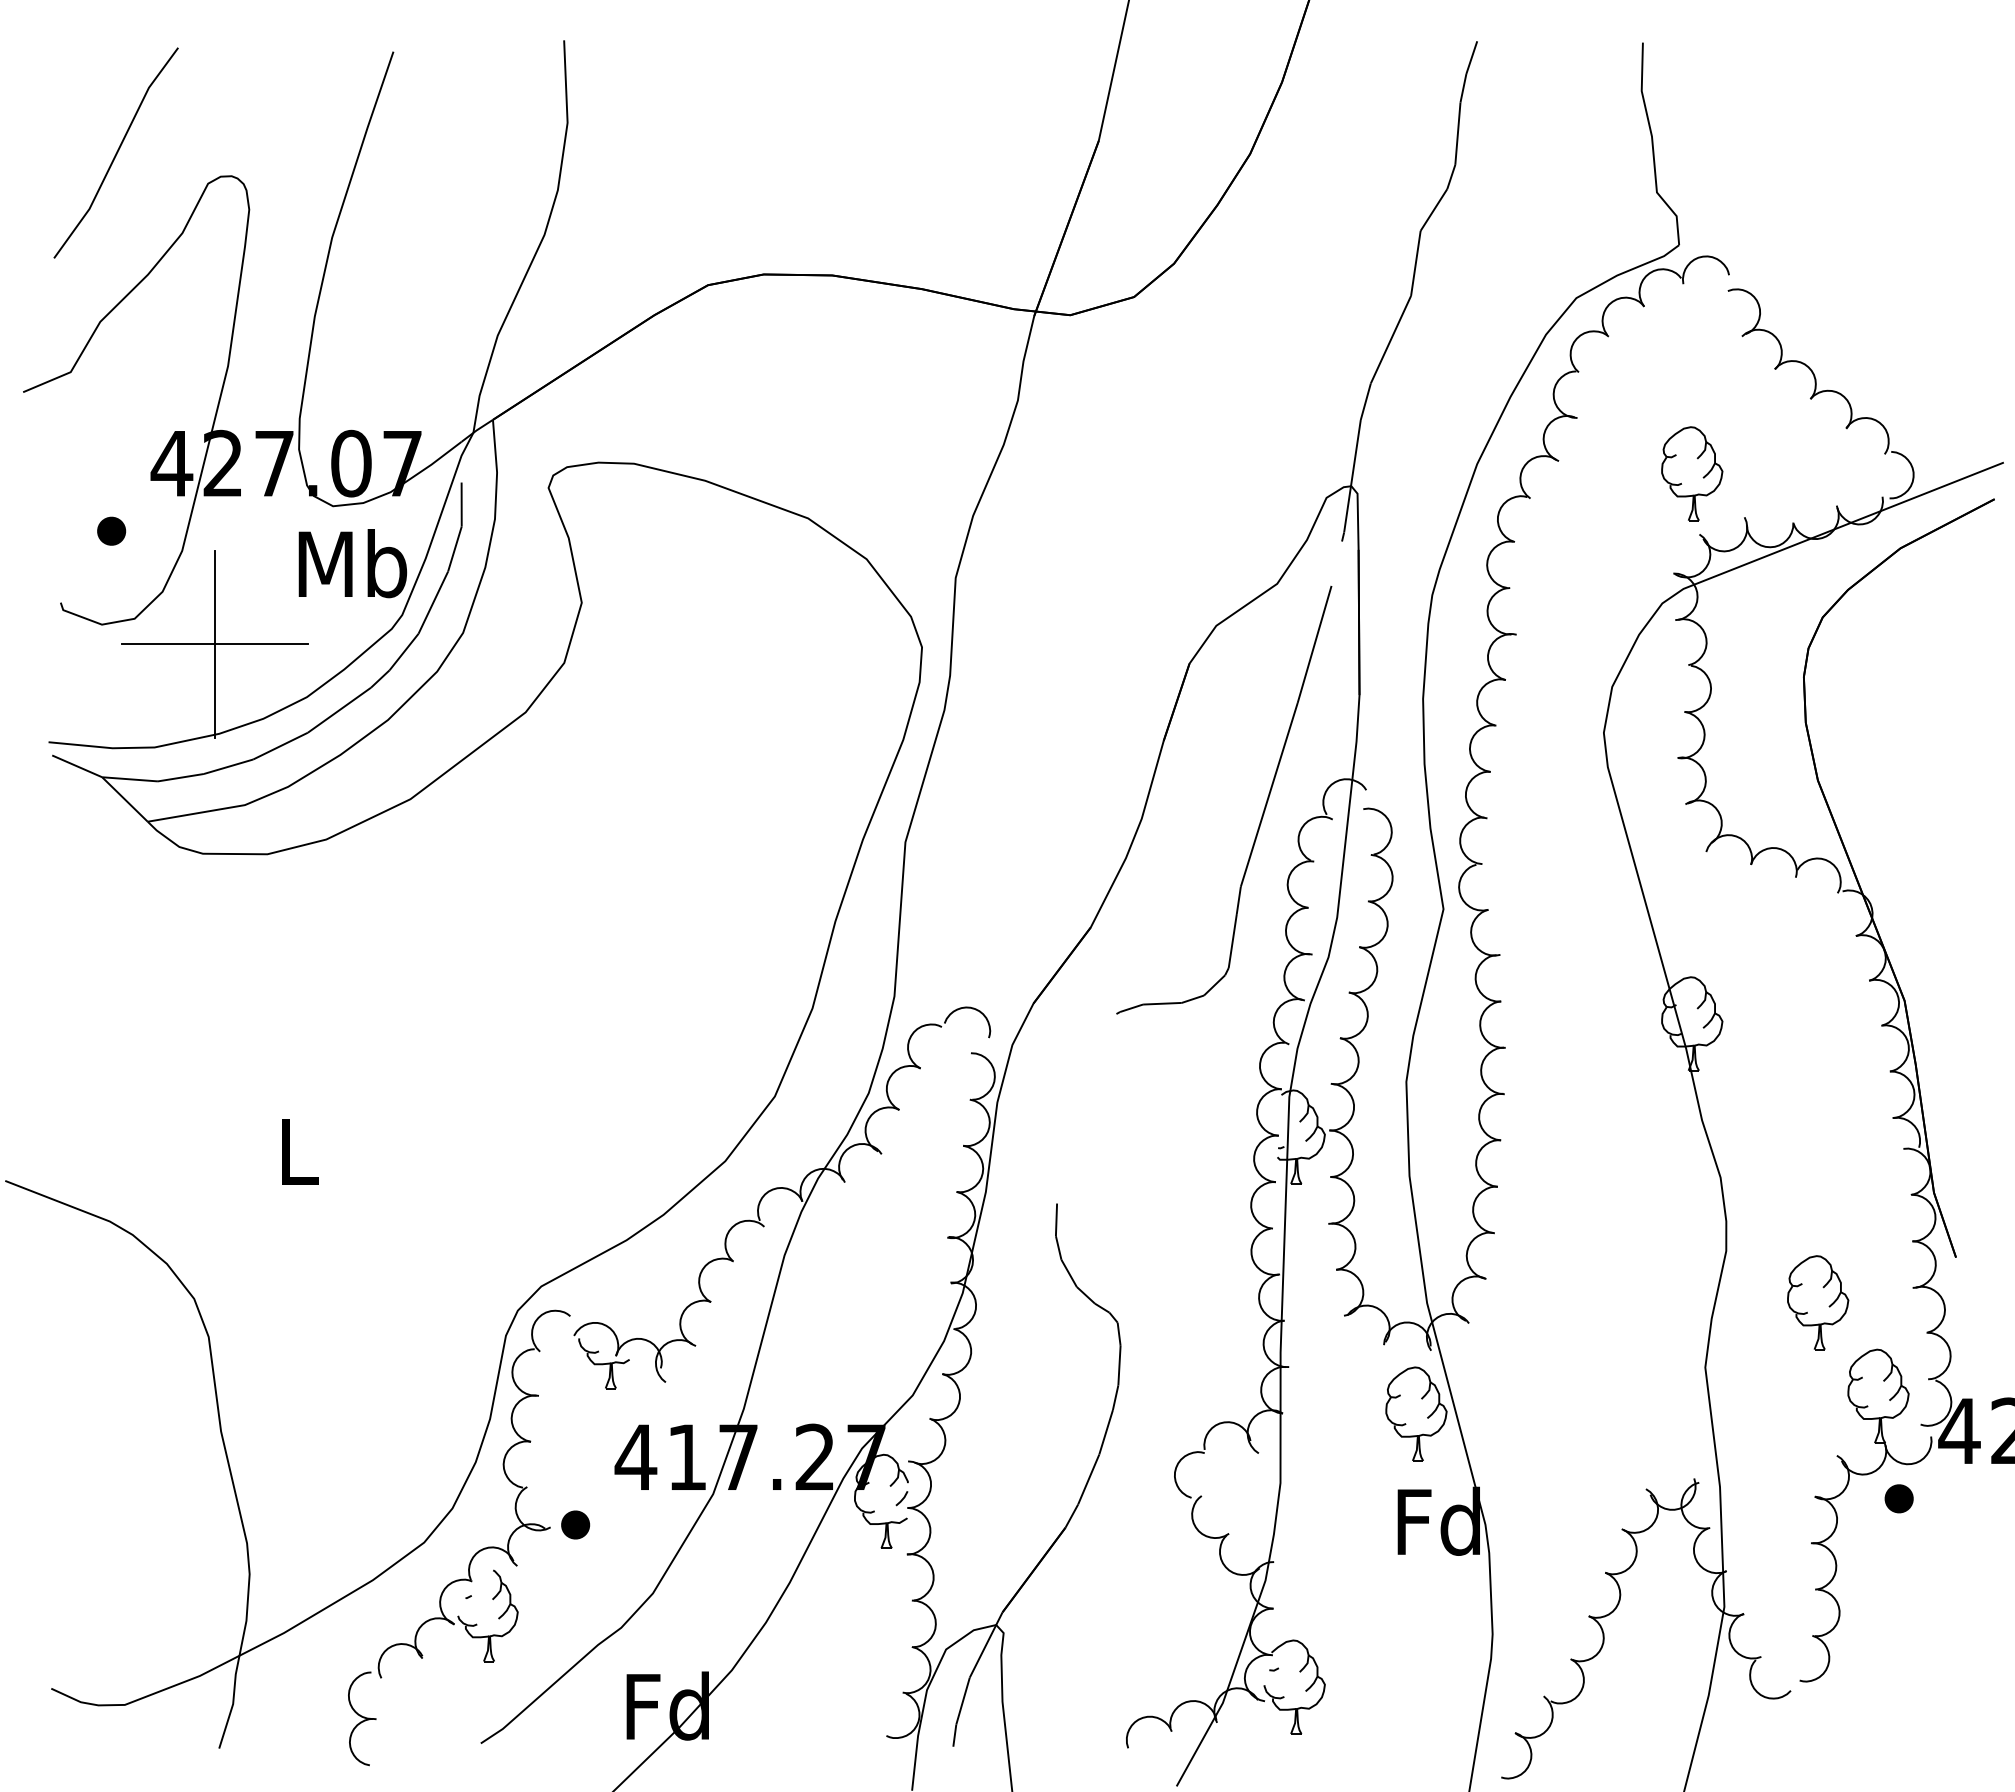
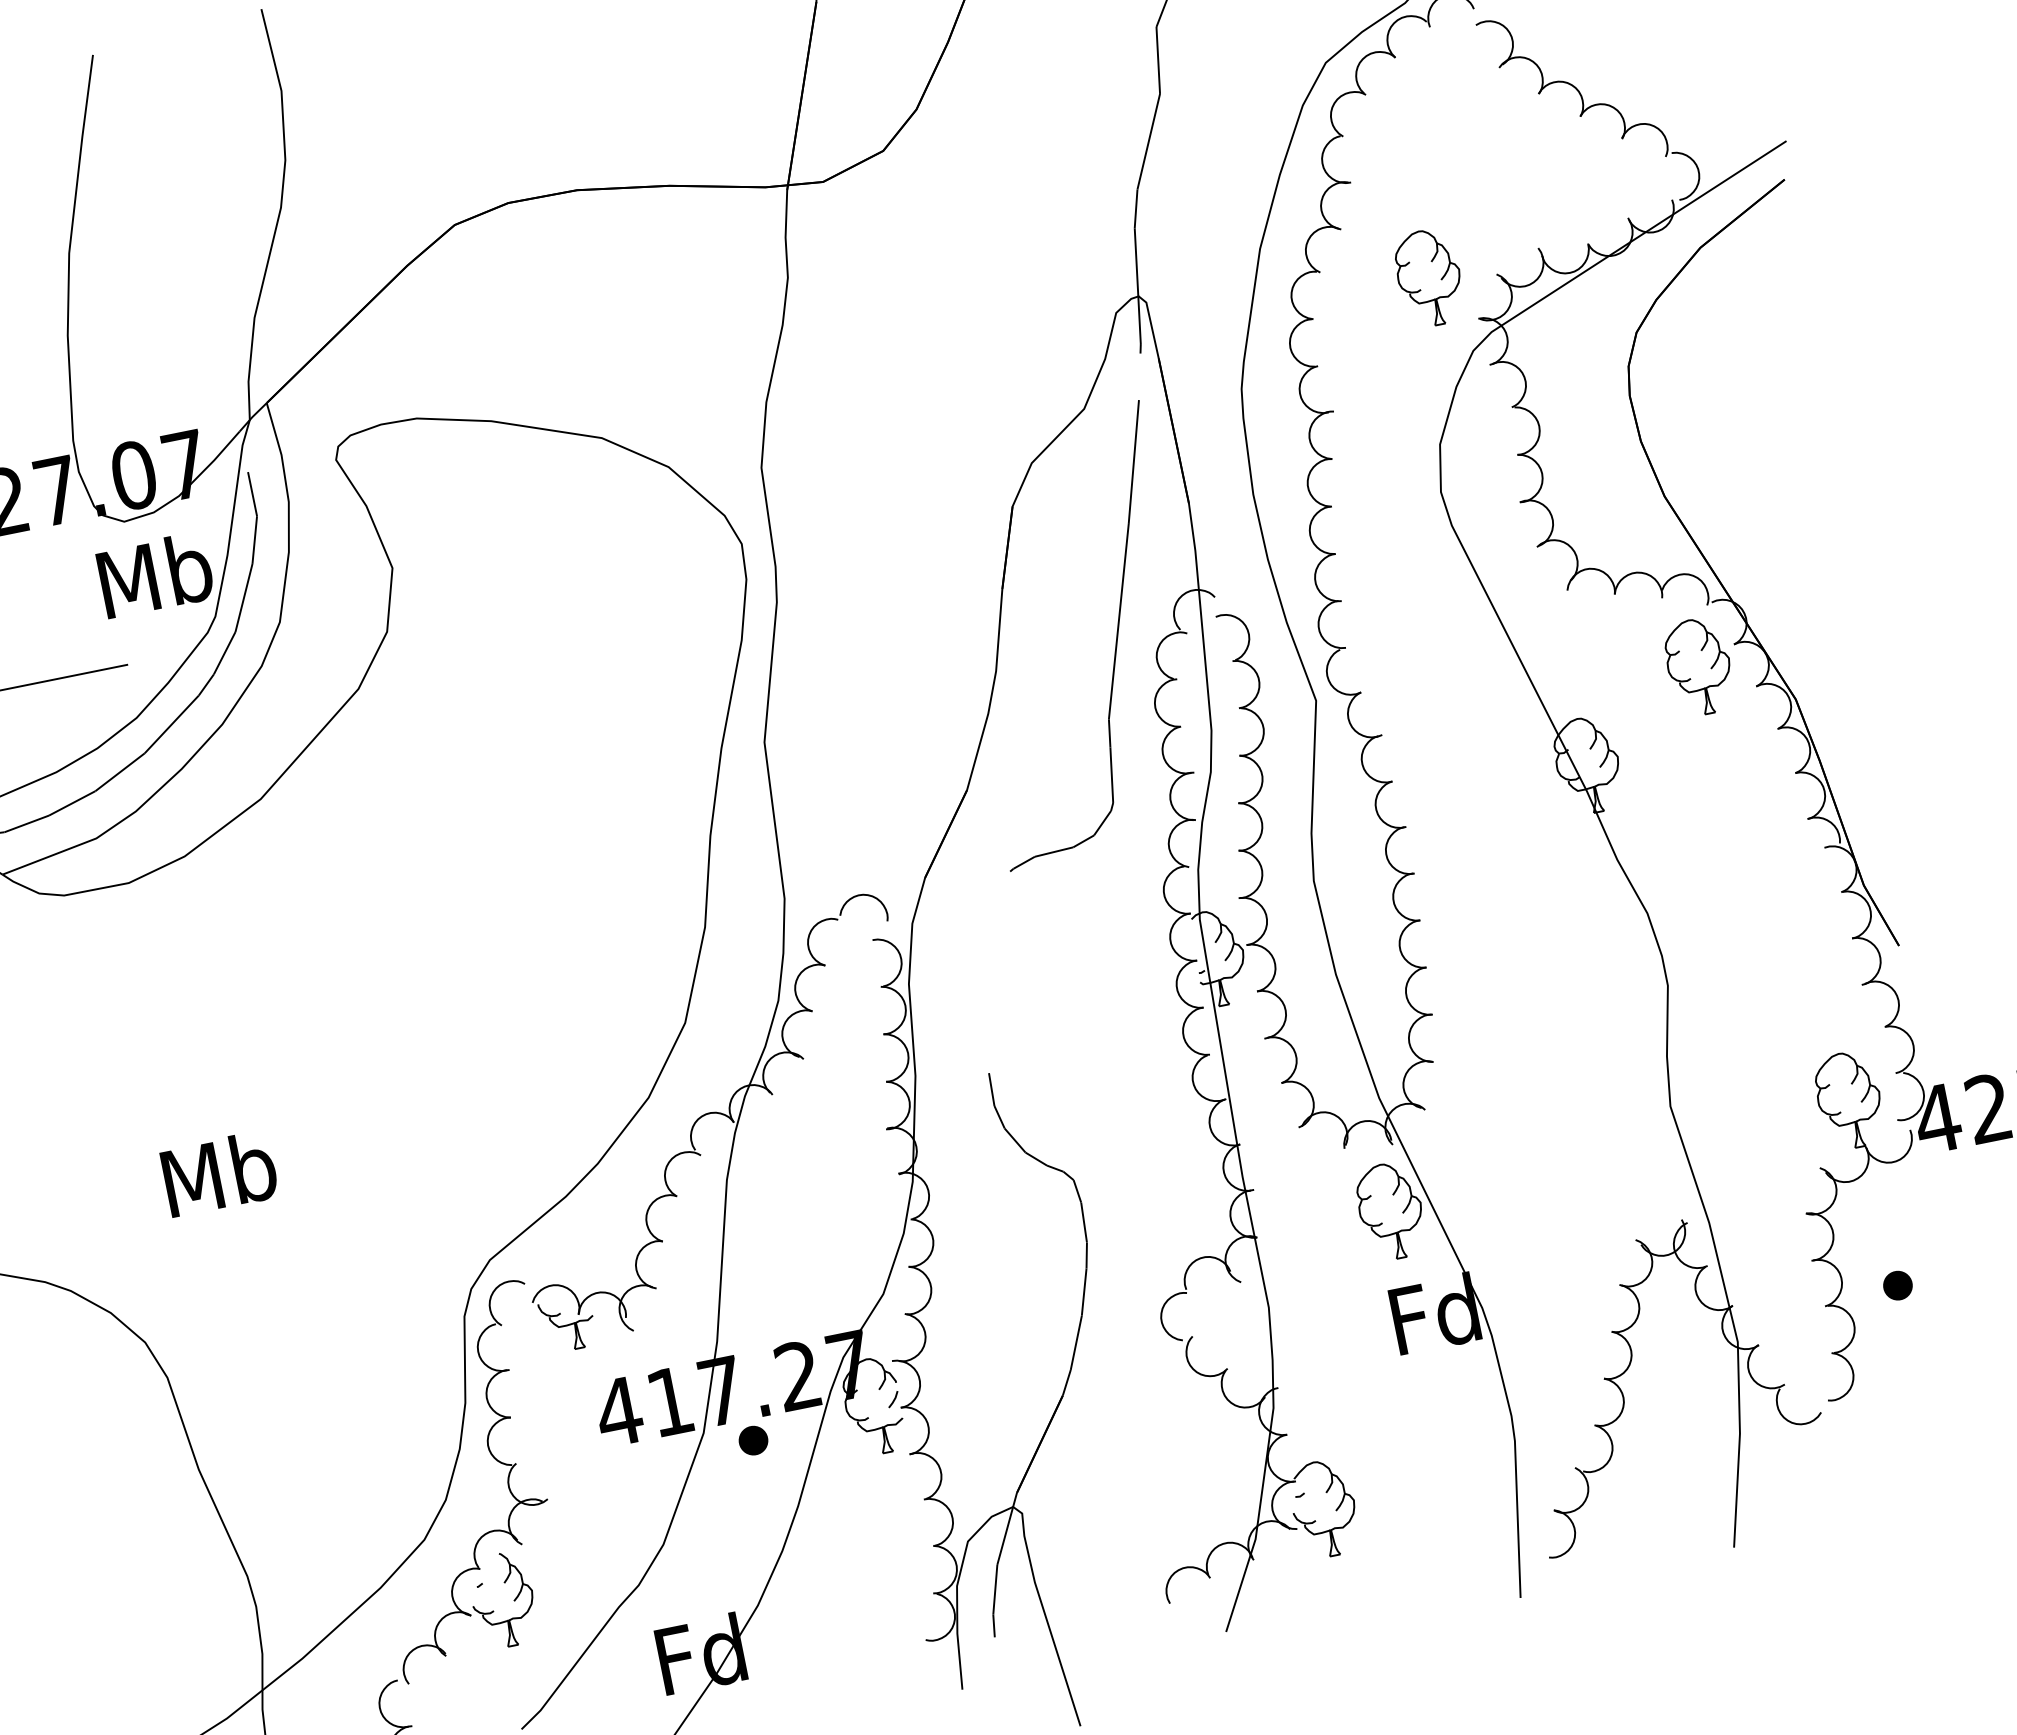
part: (1692, 473) -> (1429, 277), moved
line: (214, 644) -> (33, 683), removed
text: (298, 1150) -> (219, 1173), L -> Mb
part: (1818, 1302) -> (1699, 666), moved
part: (1898, 1498) -> (1897, 1285), moved
part: (575, 1524) -> (753, 1440), moved

